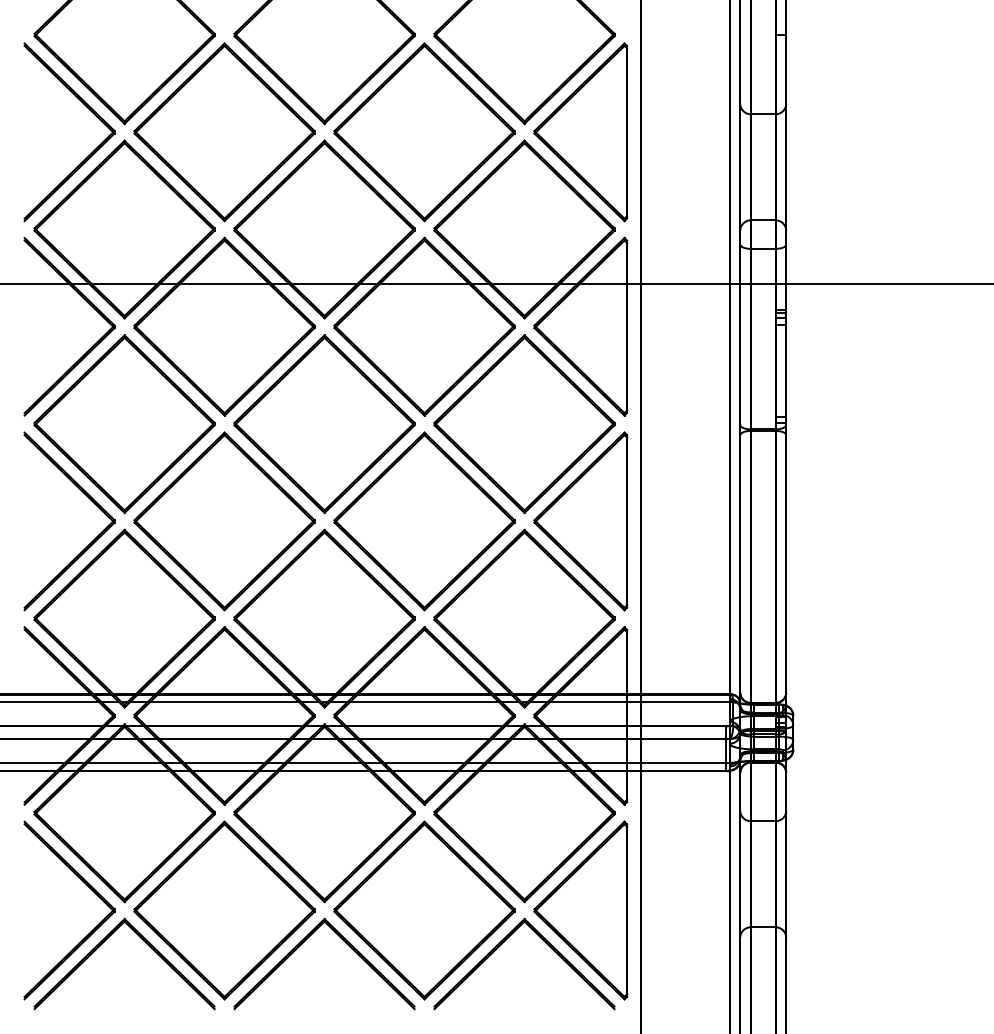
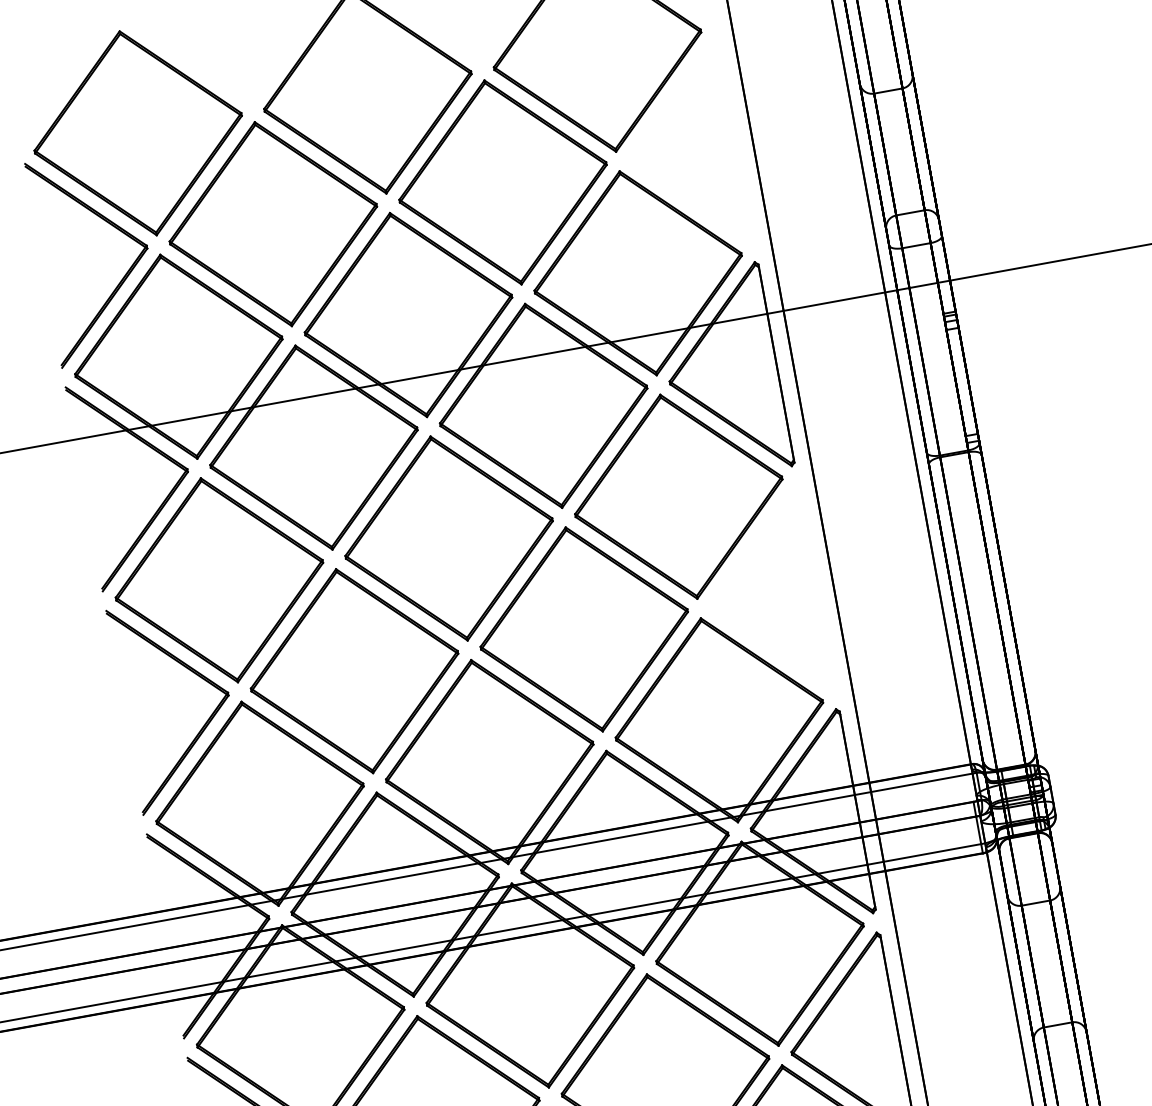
part: (580, 132) -> (682, 150), removed
part: (580, 521) -> (763, 596), removed

